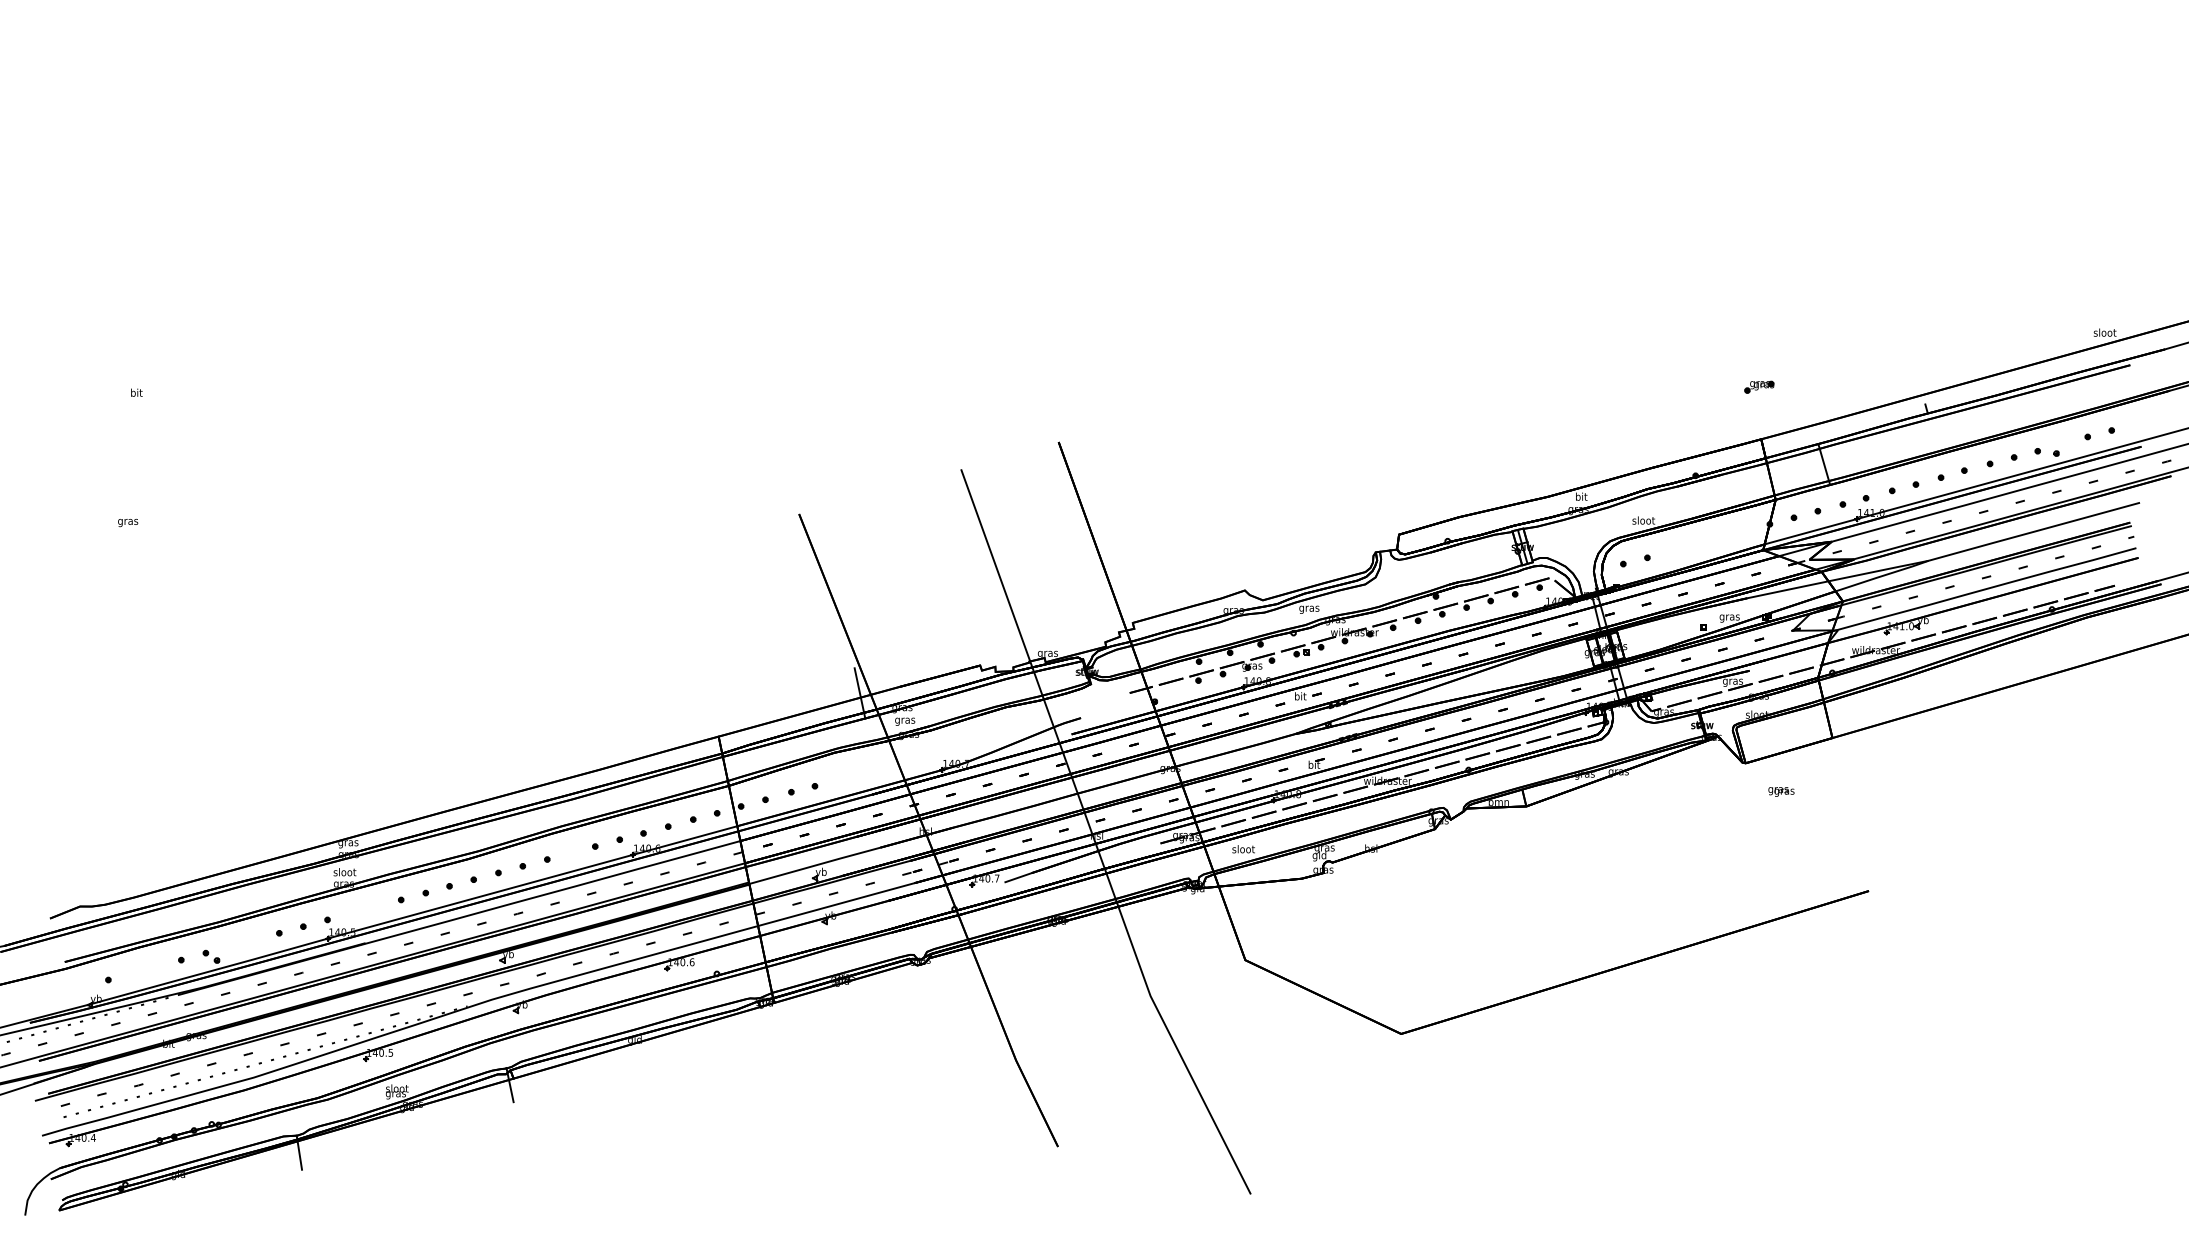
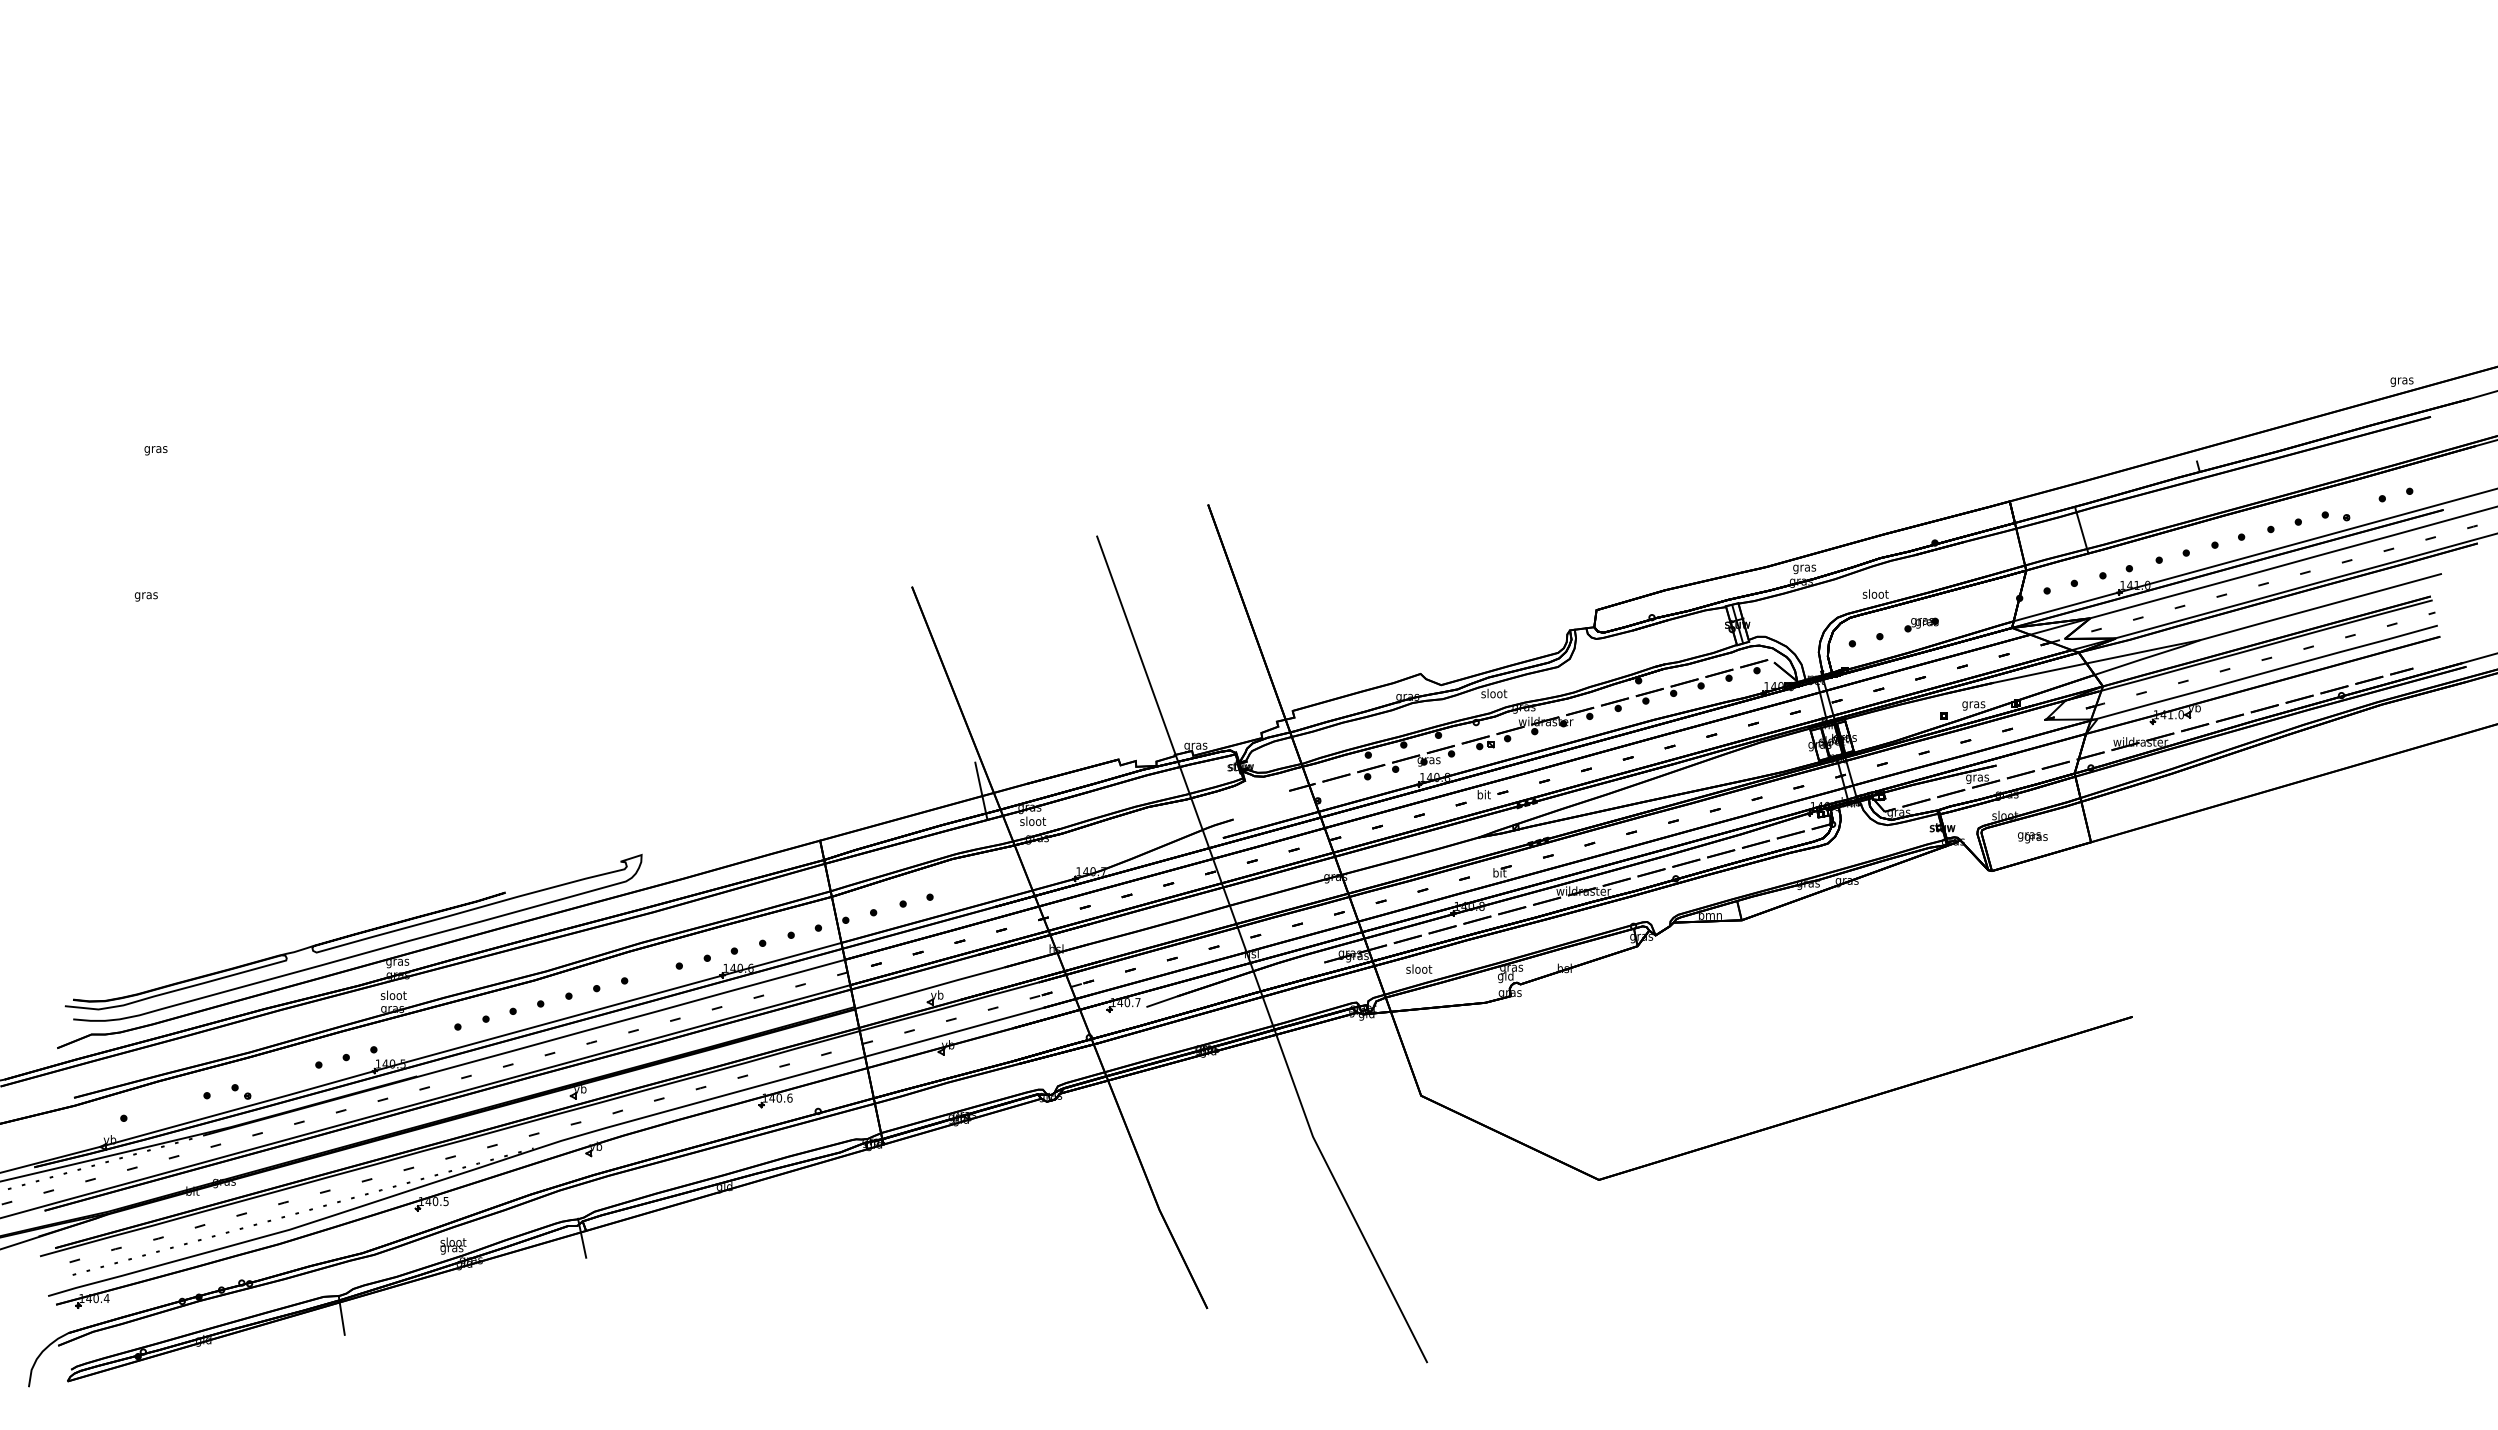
text: (2105, 333) -> (2402, 380), sloot -> gras
part: (1759, 386) -> (1921, 624), moved
text: (136, 393) -> (155, 449), bit -> gras
text: (1581, 498) -> (1804, 568), bit -> gras
text: (1309, 608) -> (1494, 694), gras -> sloot
text: (905, 720) -> (1033, 822), gras -> sloot
text: (1781, 791) -> (2032, 837), moved
part: (309, 821) -> (353, 937), added

